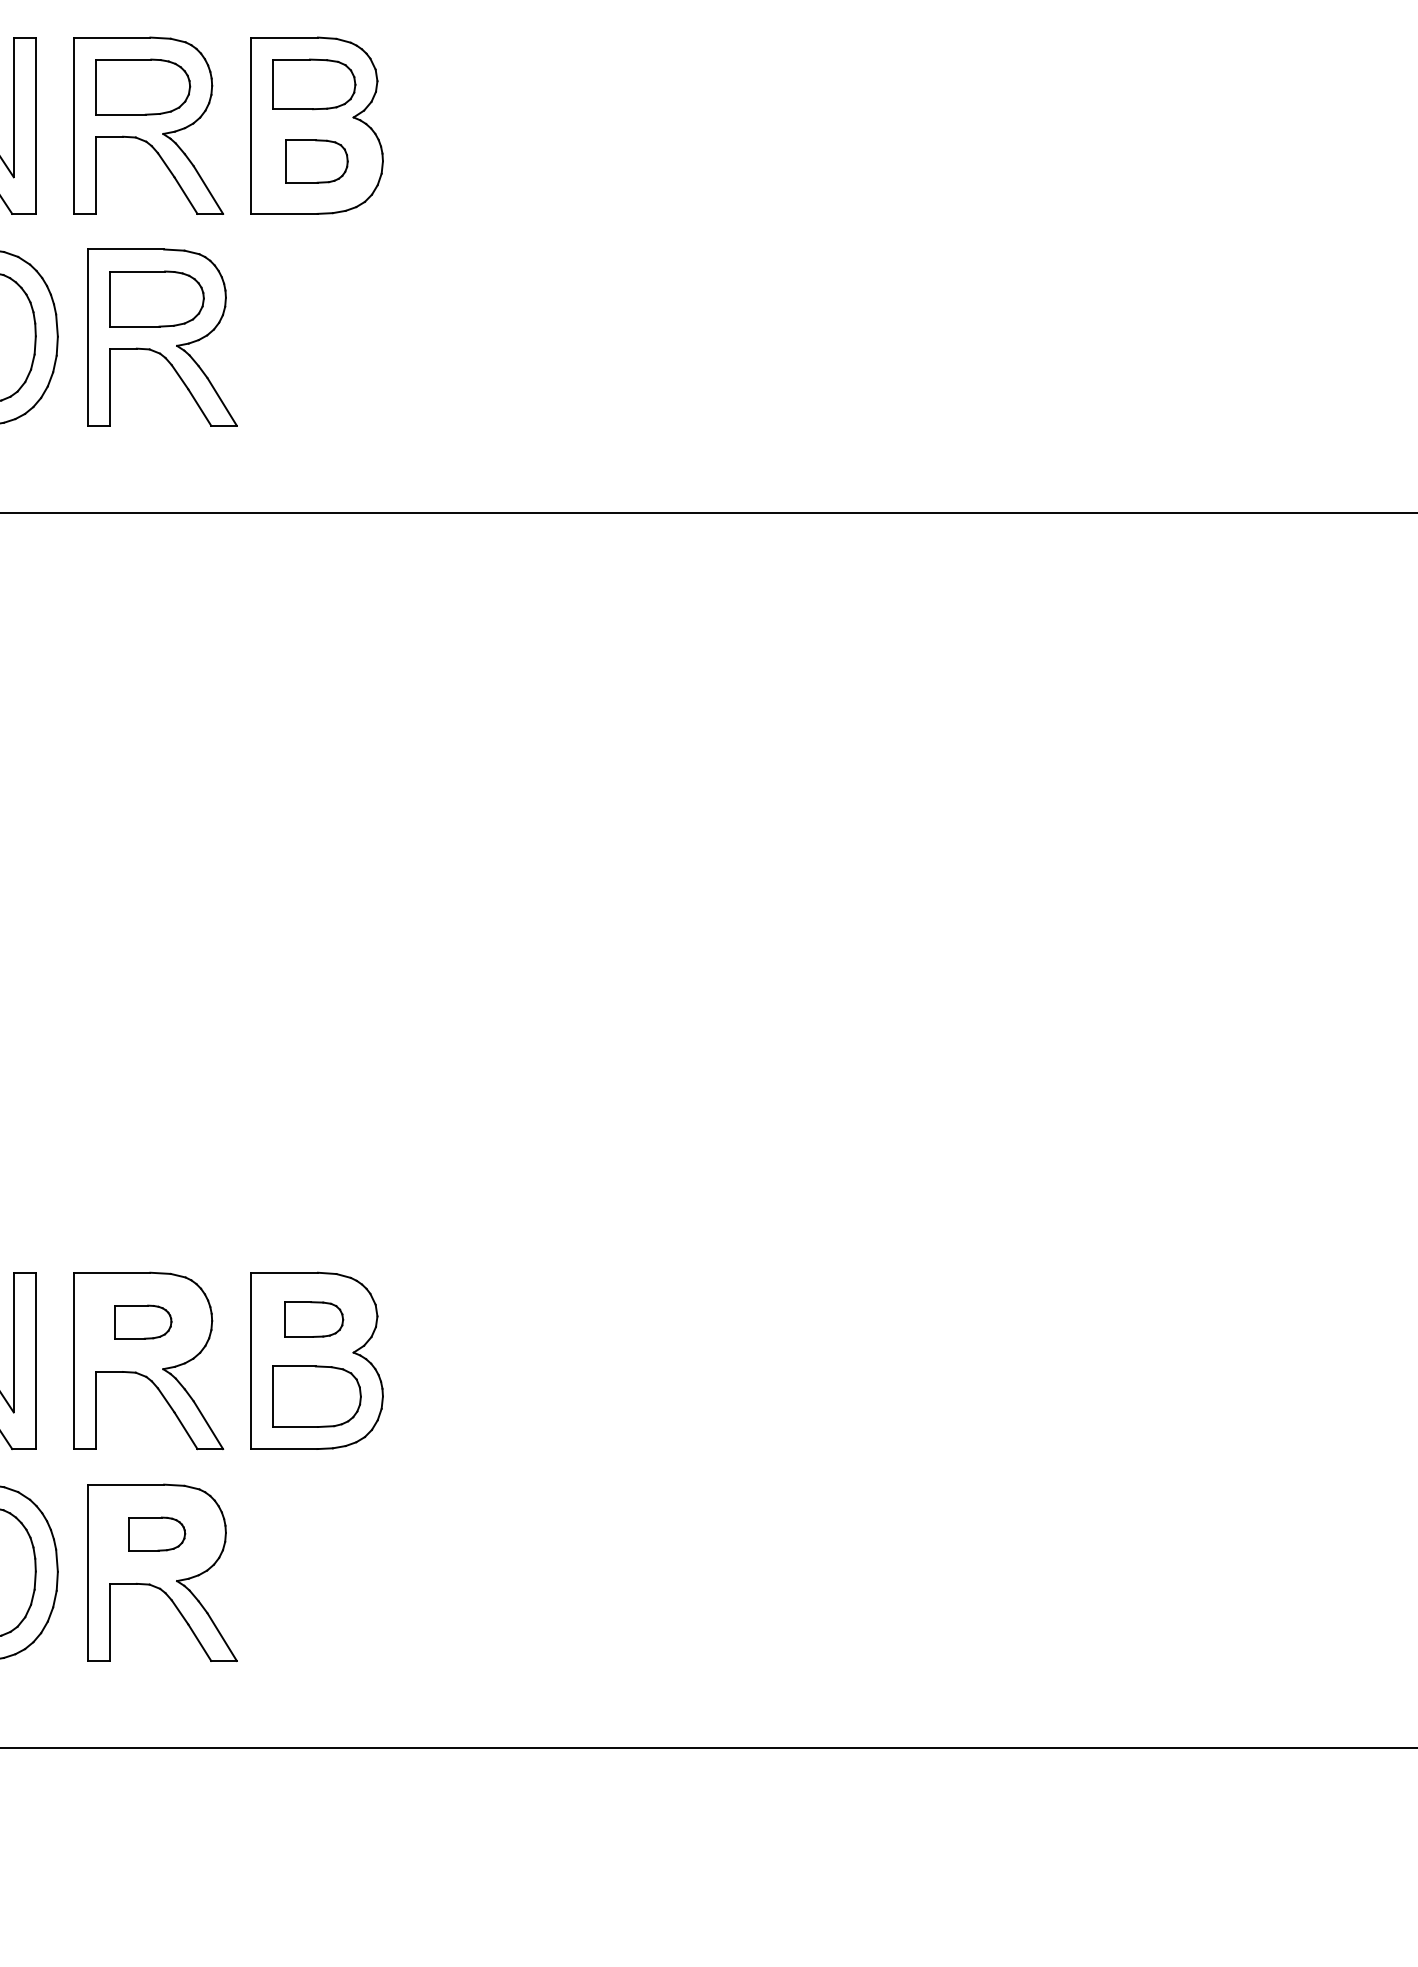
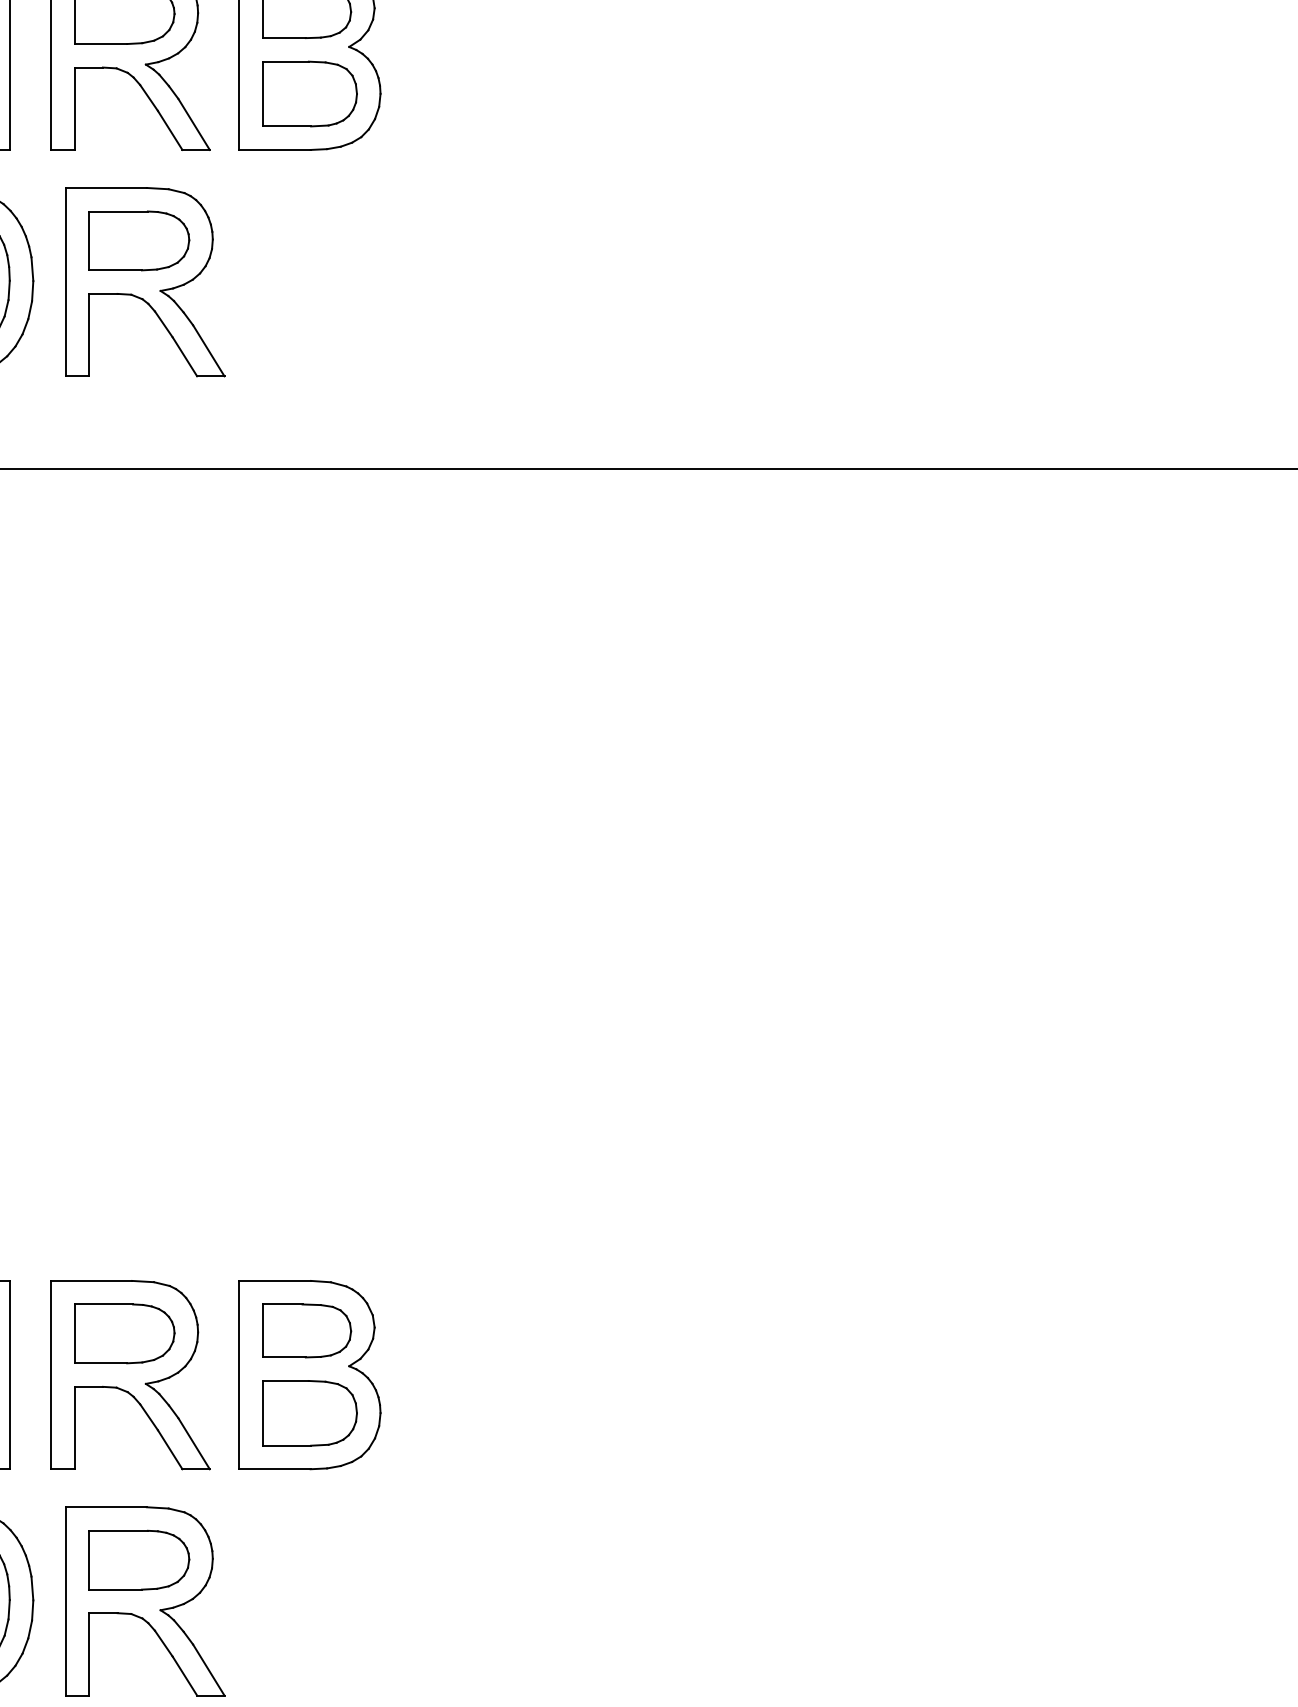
part: (316, 161) -> (309, 93), size x1.43
part: (314, 1319) -> (307, 1330), size x1.43
part: (143, 1321) -> (124, 1332), size x1.67
part: (156, 1533) -> (138, 1559), size x1.67

